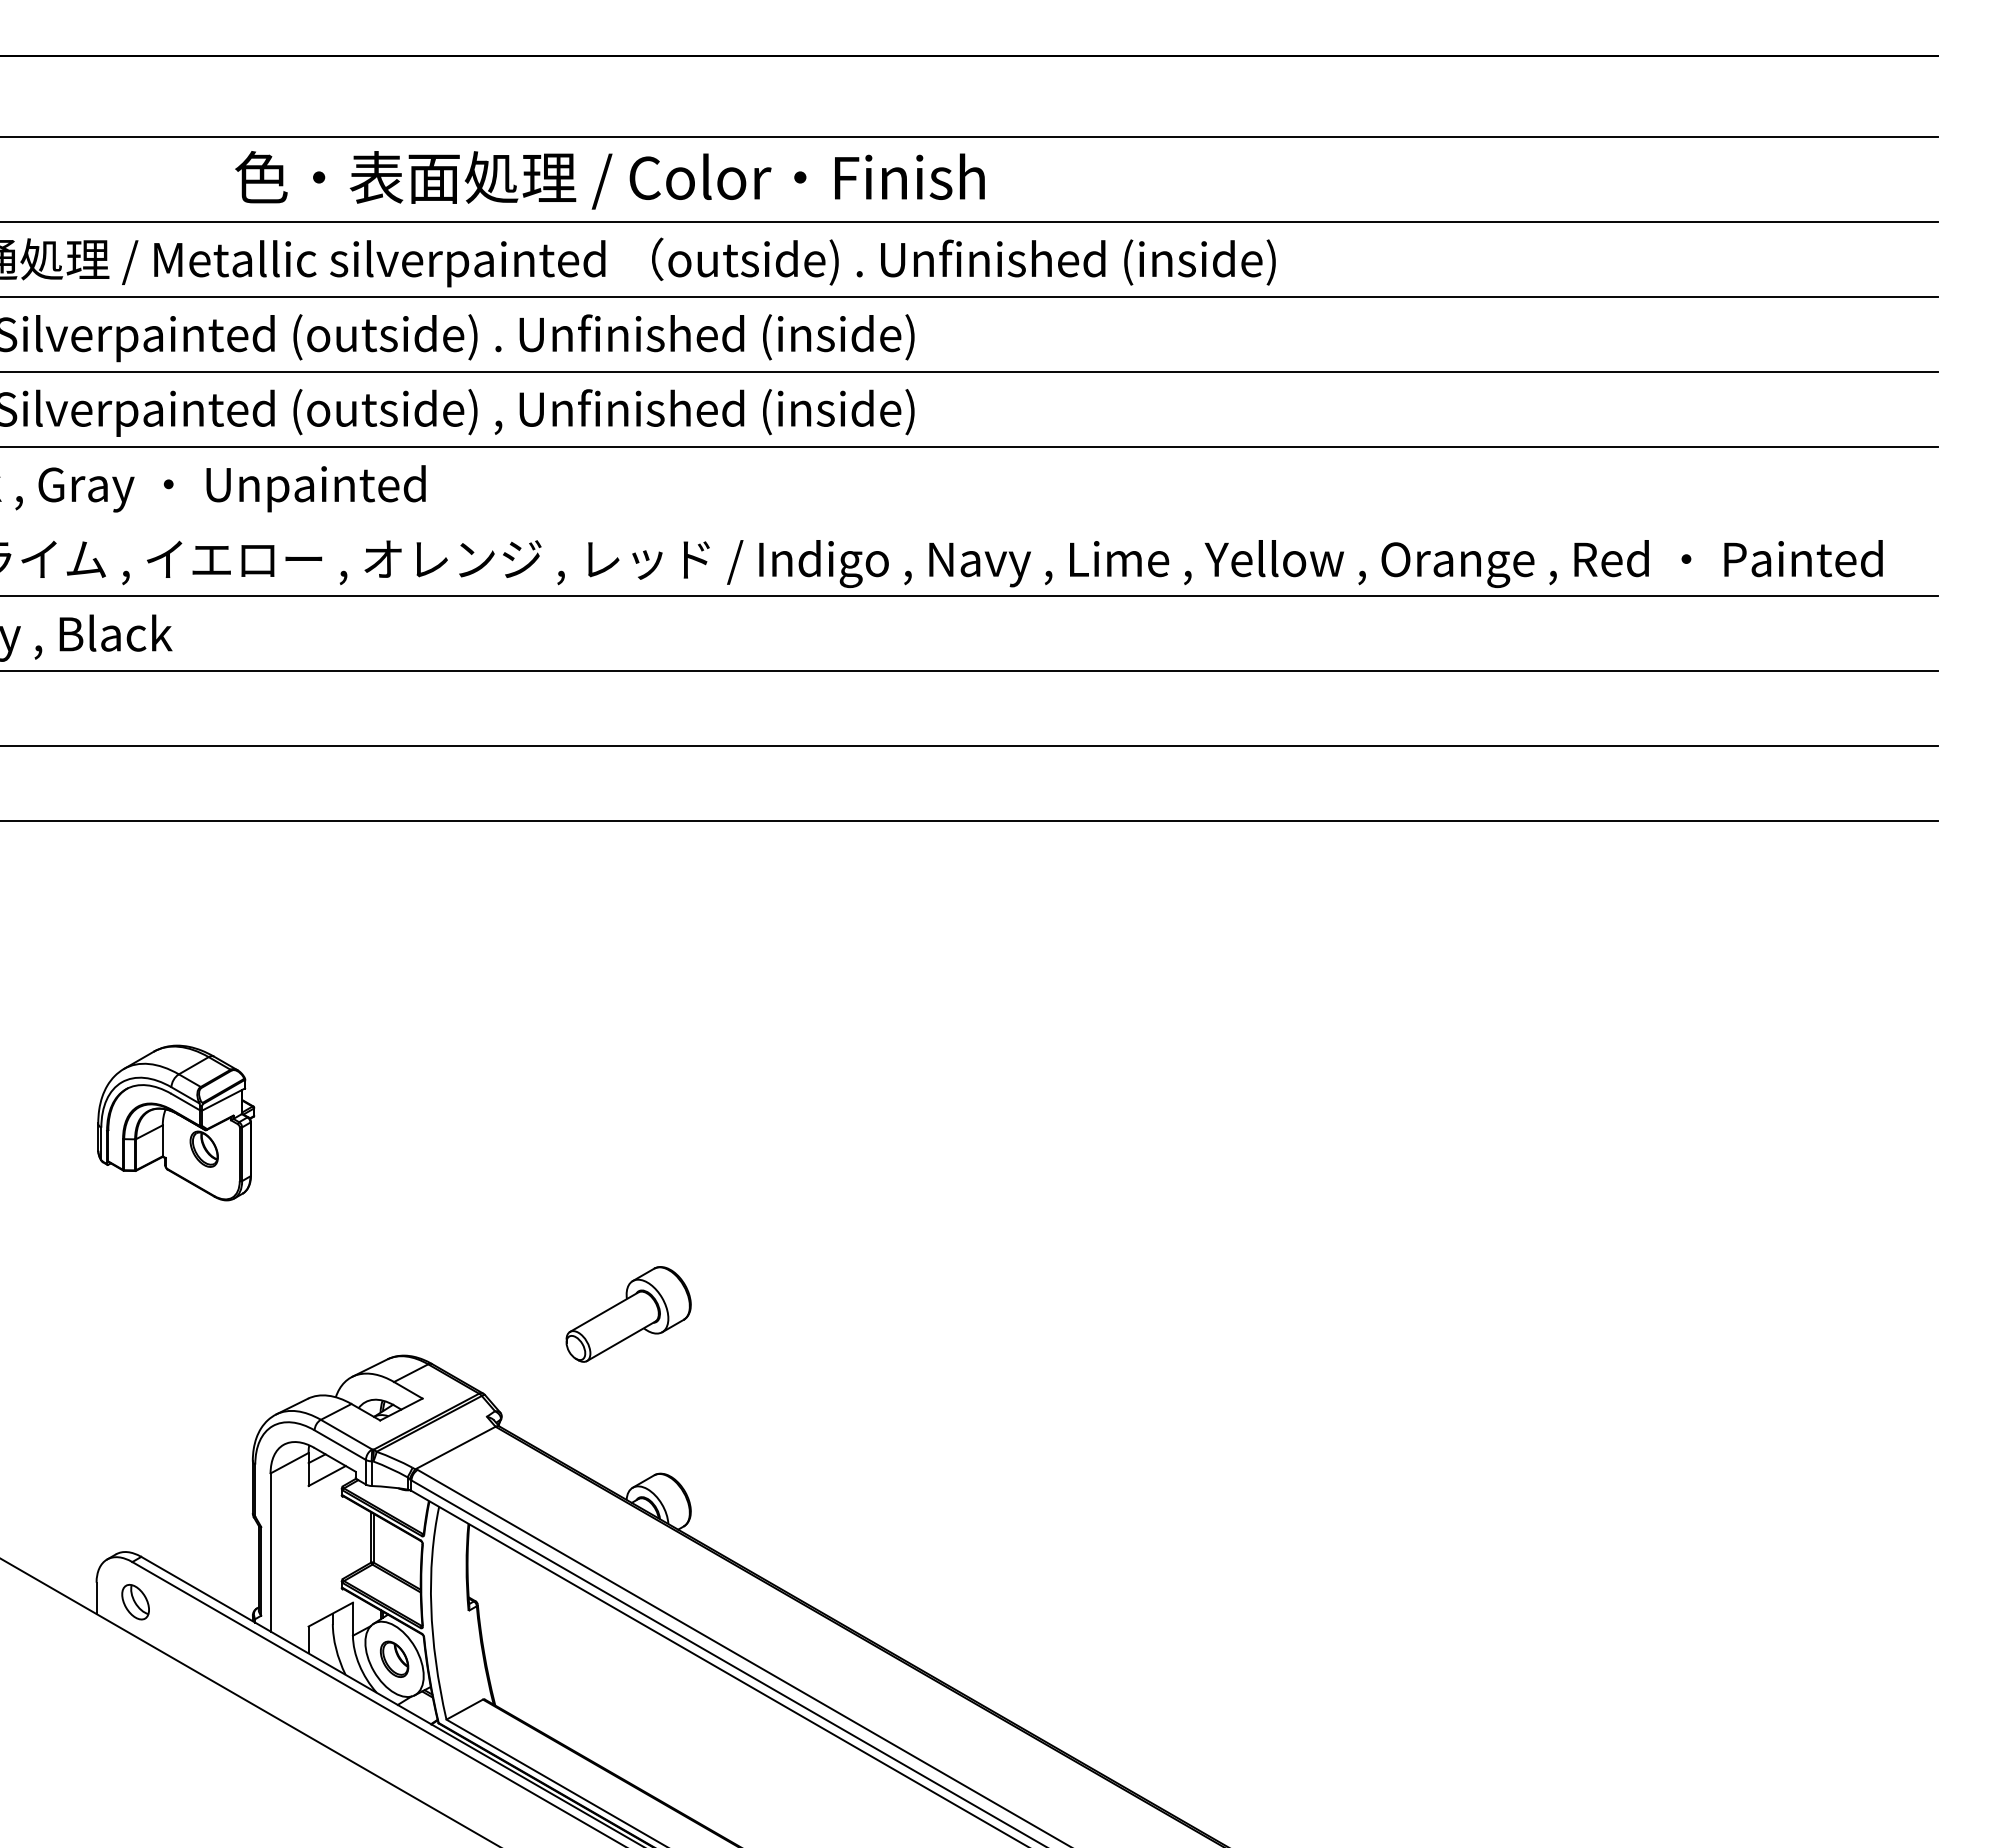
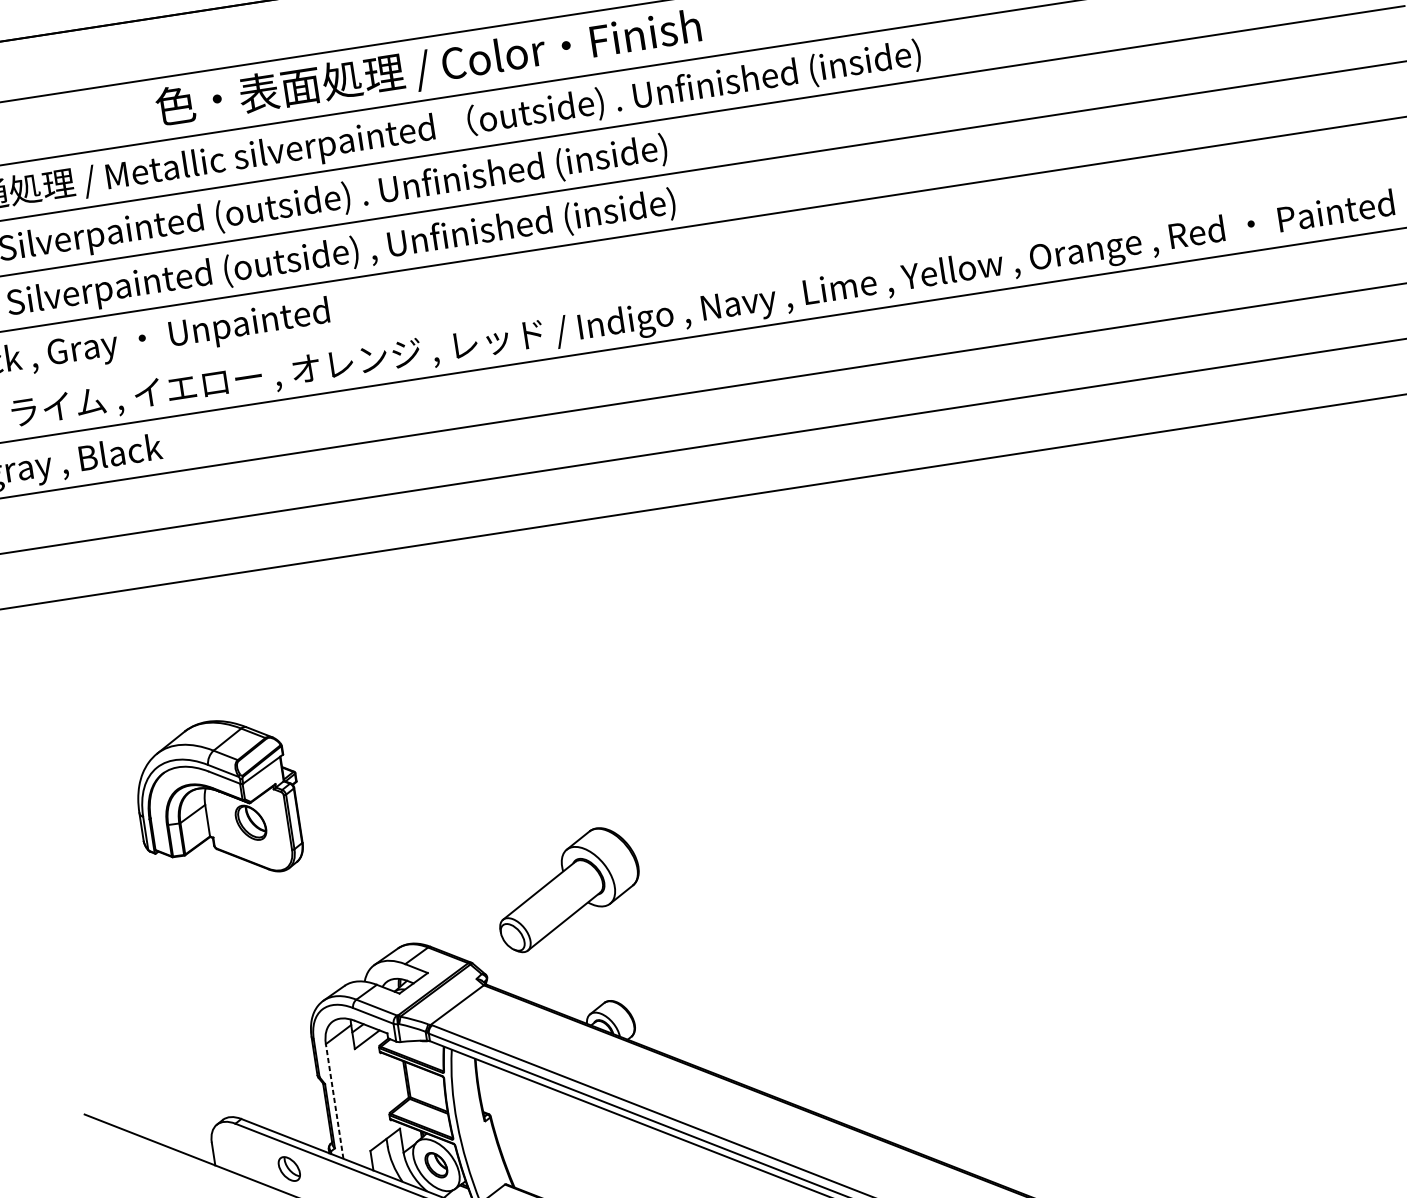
part: (176, 1122) -> (218, 800), size x1.4
part: (628, 1314) -> (567, 889), size x1.6
line: (270, 1551) -> (334, 1100), solid -> dashed
part: (135, 1602) -> (289, 1169), moved

